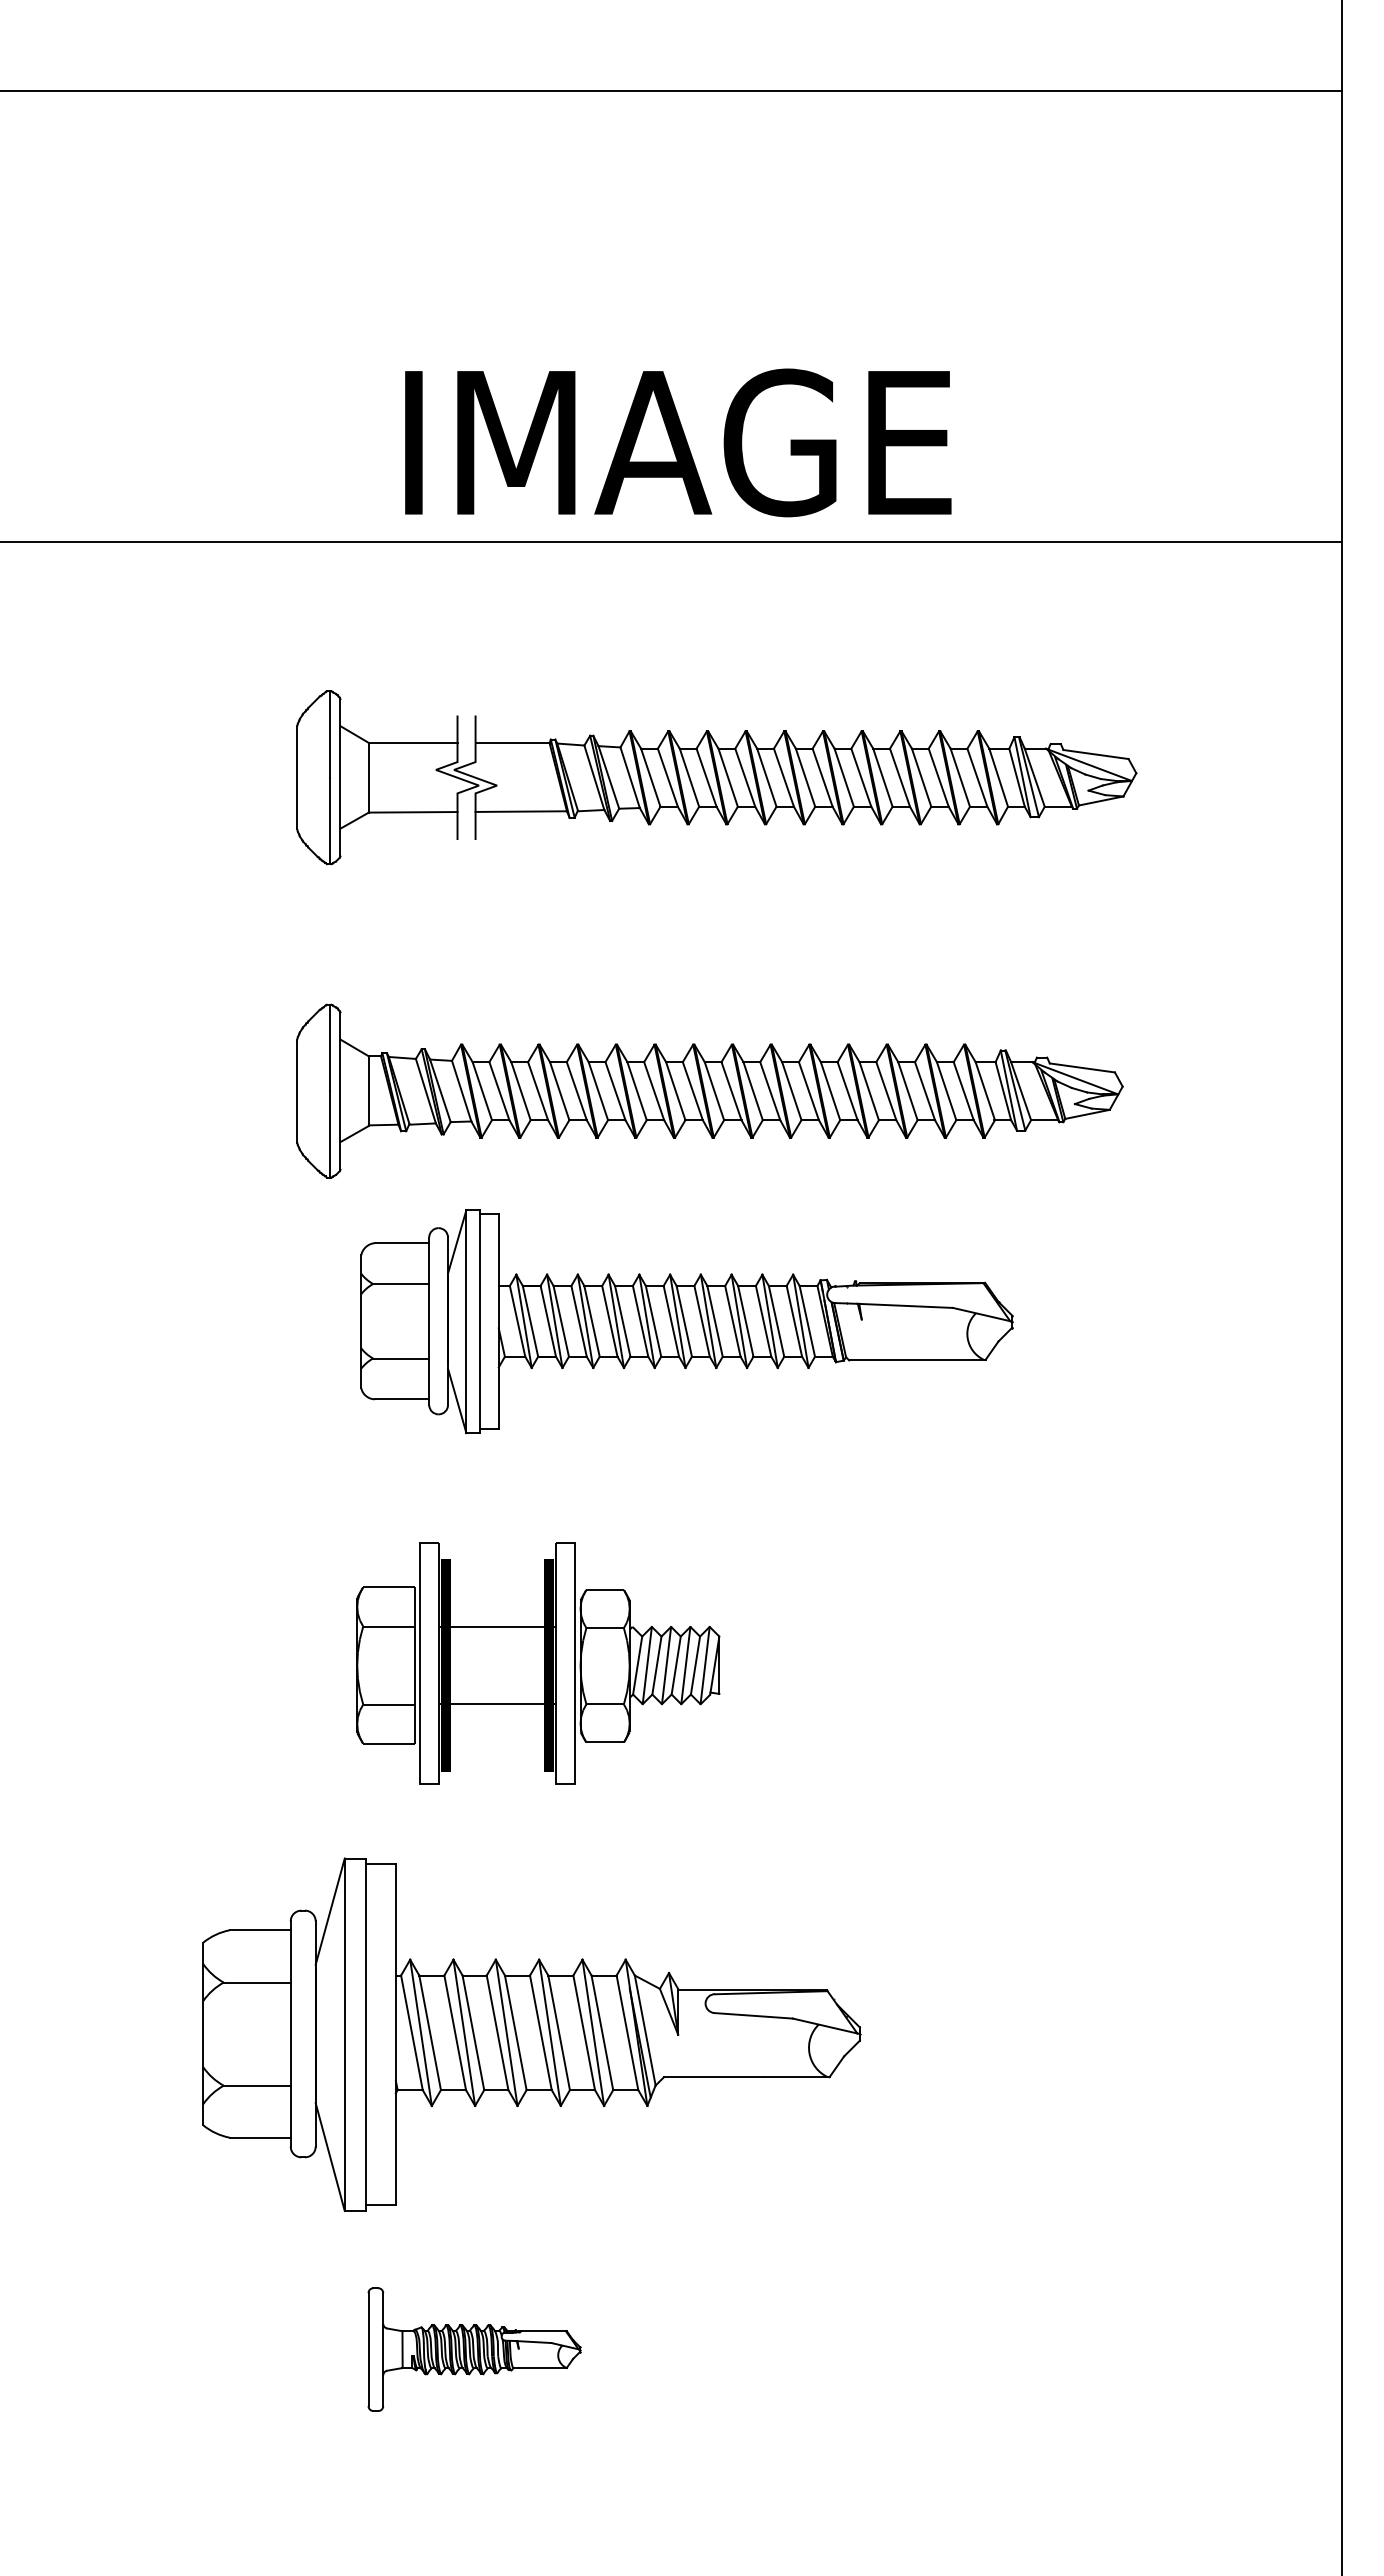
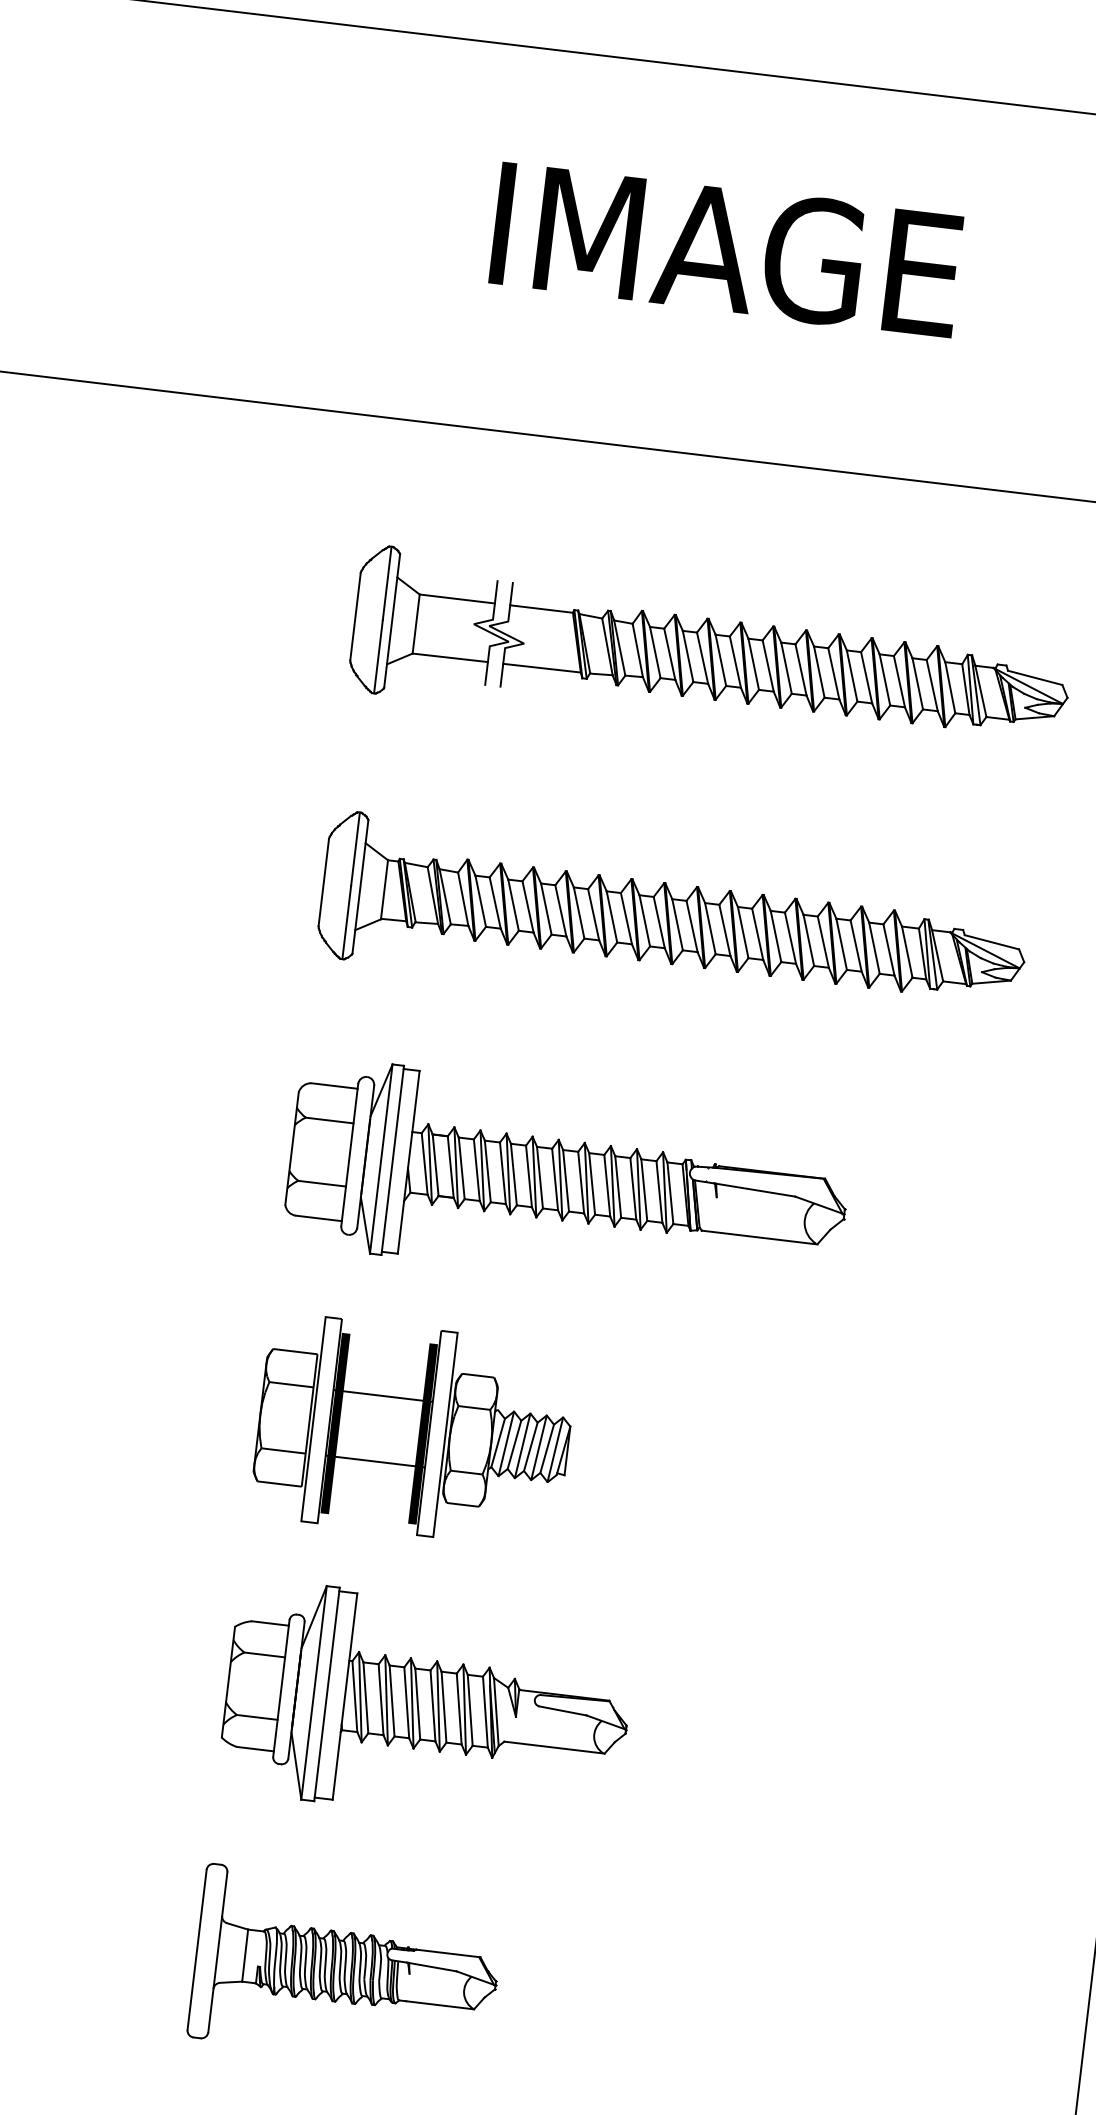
text: (678, 442) -> (727, 249), moved
part: (686, 1321) -> (567, 1181), moved
part: (538, 1663) -> (414, 1431), moved
part: (531, 2034) -> (427, 1706), size x0.71
part: (474, 2349) -> (346, 1967), size x1.67

